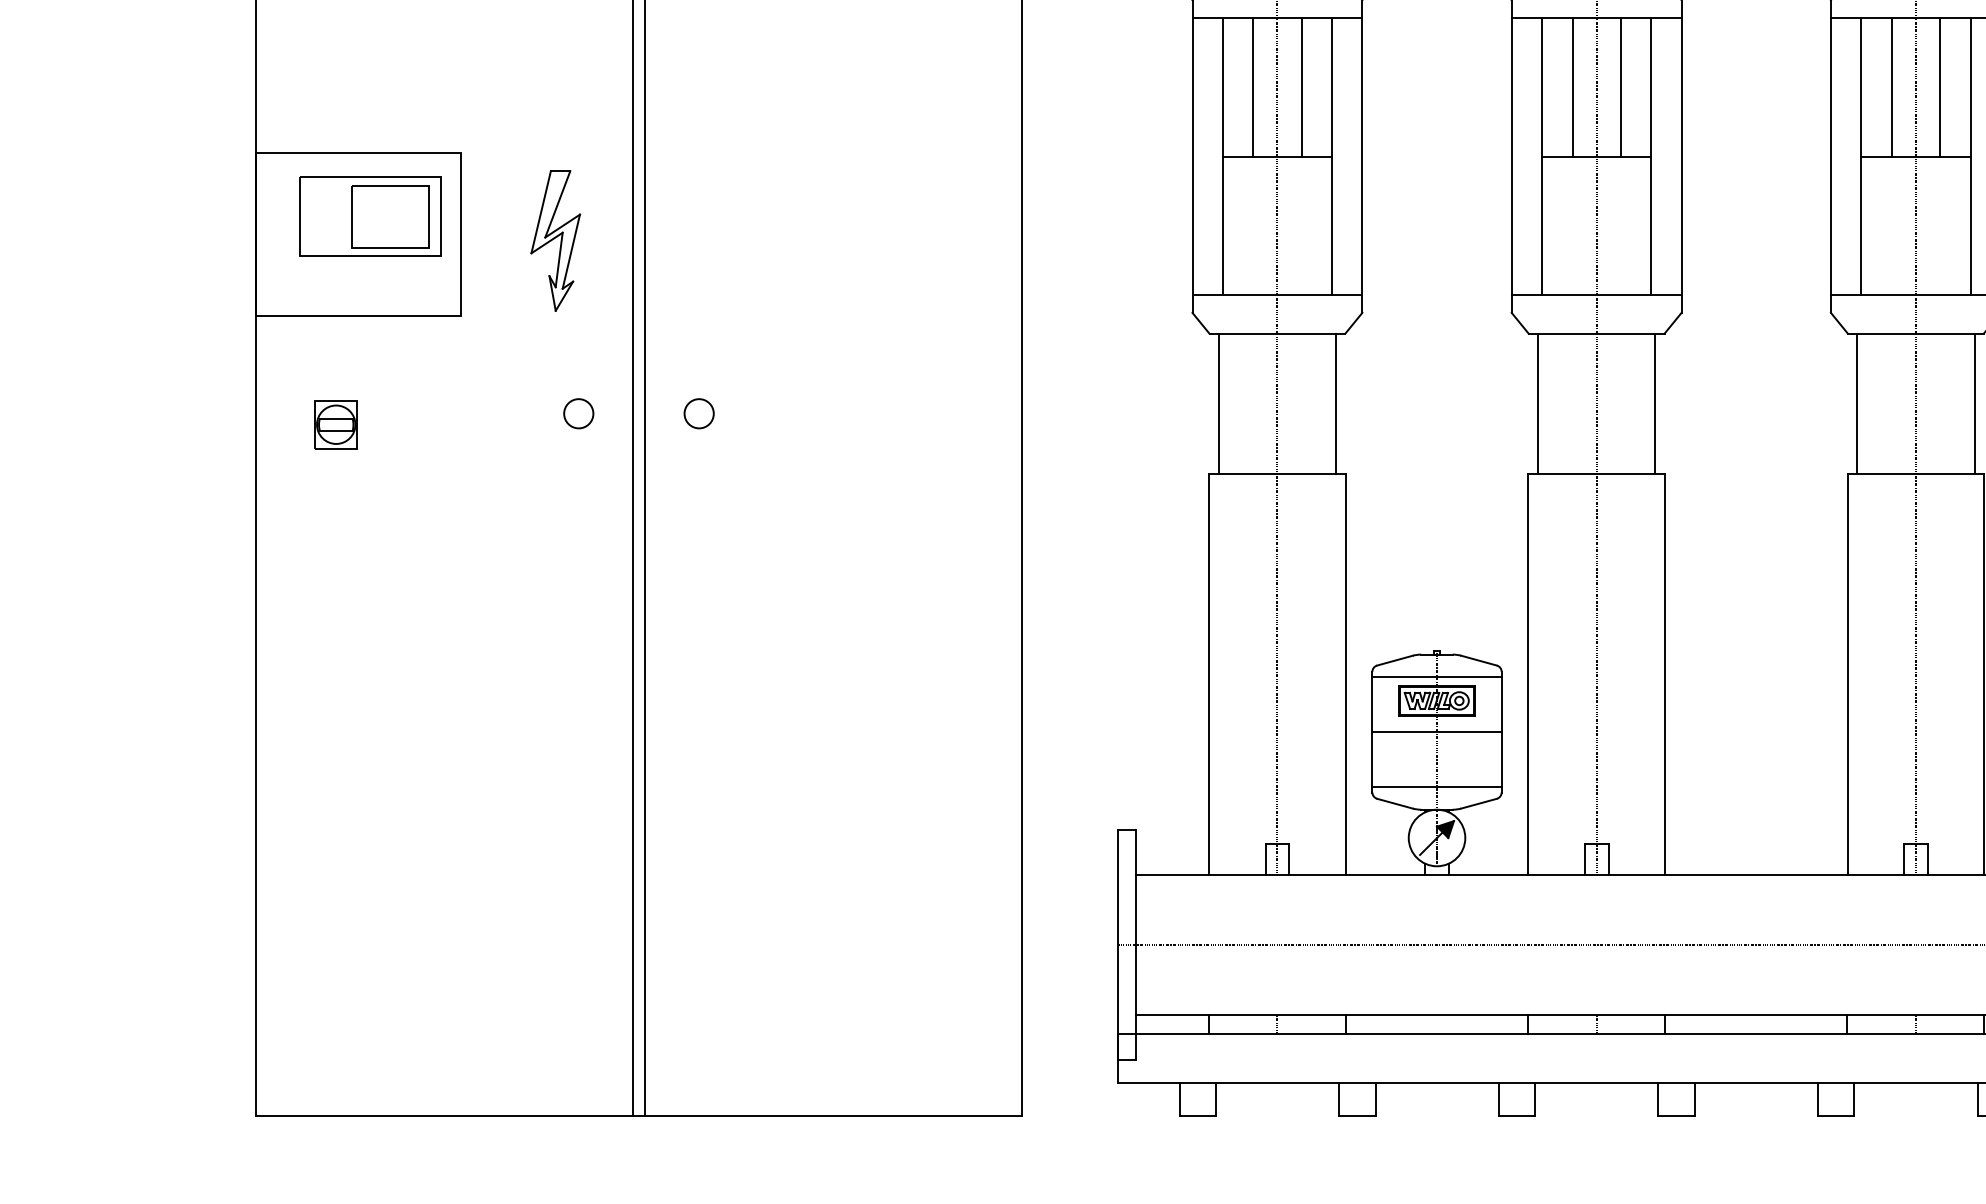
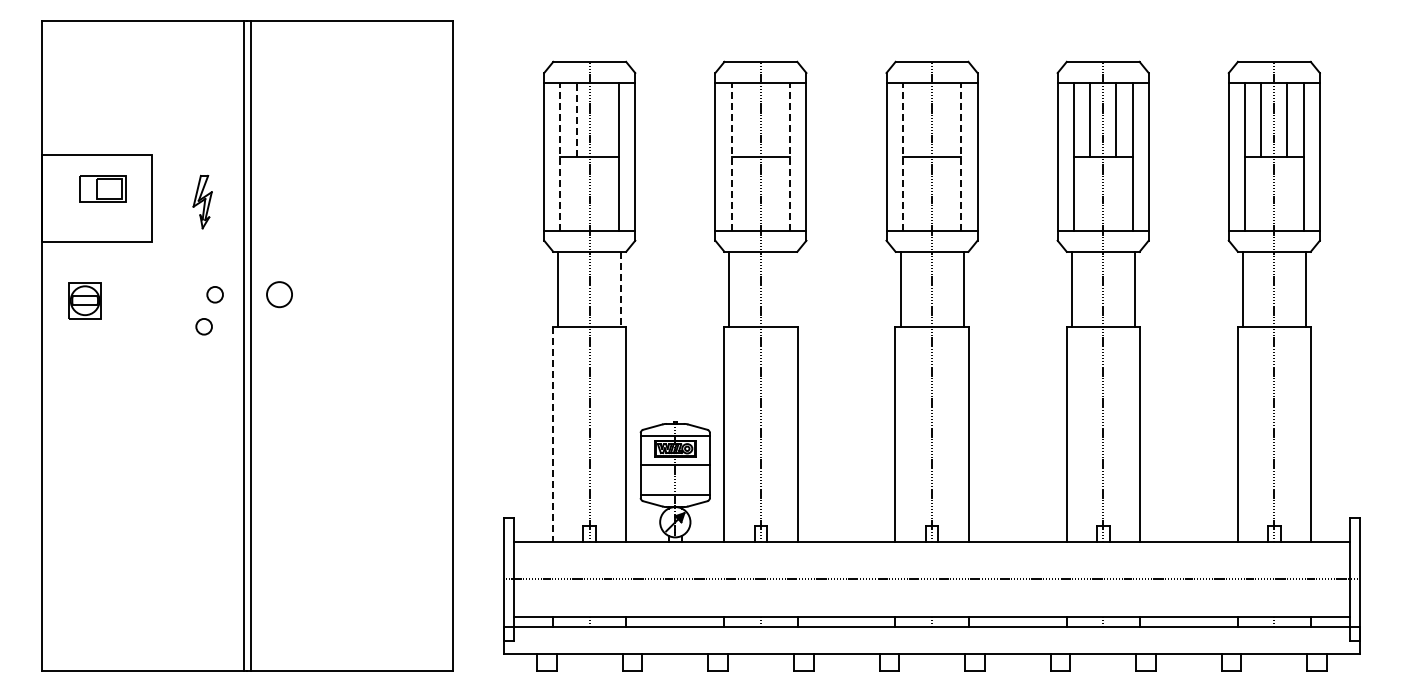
line: (1252, 86) -> (576, 119), solid -> dashed
line: (1301, 86) -> (602, 119), removed
line: (1571, 86) -> (747, 119), removed
line: (1620, 86) -> (773, 119), removed
line: (1892, 86) -> (919, 119), removed
line: (1939, 86) -> (944, 119), removed
line: (1222, 155) -> (560, 156), solid -> dashed
line: (1541, 155) -> (731, 156), solid -> dashed
line: (1651, 155) -> (790, 156), solid -> dashed
line: (1860, 155) -> (902, 156), solid -> dashed
line: (1970, 155) -> (961, 156), solid -> dashed
part: (368, 215) -> (102, 188), size x0.6
part: (555, 239) -> (202, 201), size x0.7
line: (1336, 403) -> (621, 289), solid -> dashed
line: (1655, 403) -> (792, 289), removed
circle: (698, 413) -> (279, 294), size x1.6
part: (335, 424) -> (84, 300), size x1.4
circle: (557, 472) -> (203, 326), added
line: (1209, 676) -> (553, 435), solid -> dashed

